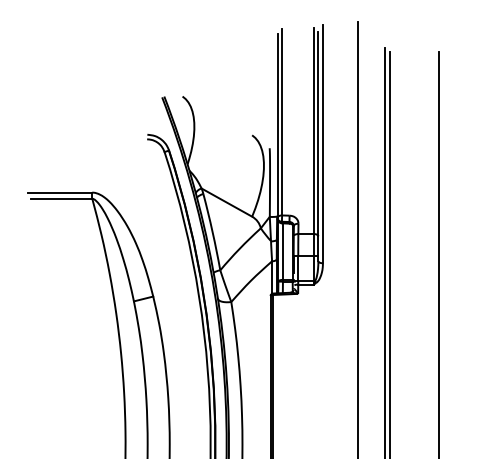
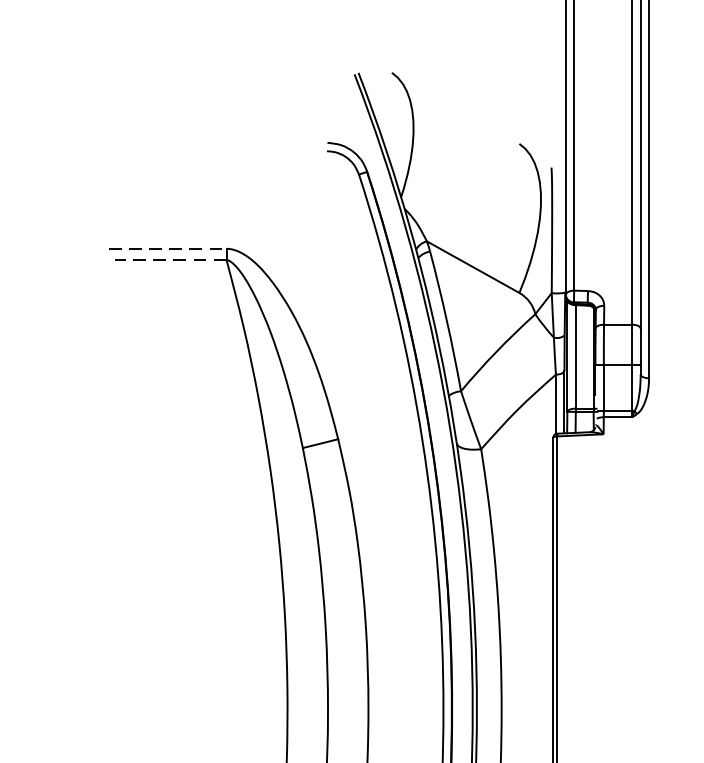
line: (60, 192) -> (168, 248), solid -> dashed
line: (61, 198) -> (170, 259), solid -> dashed

